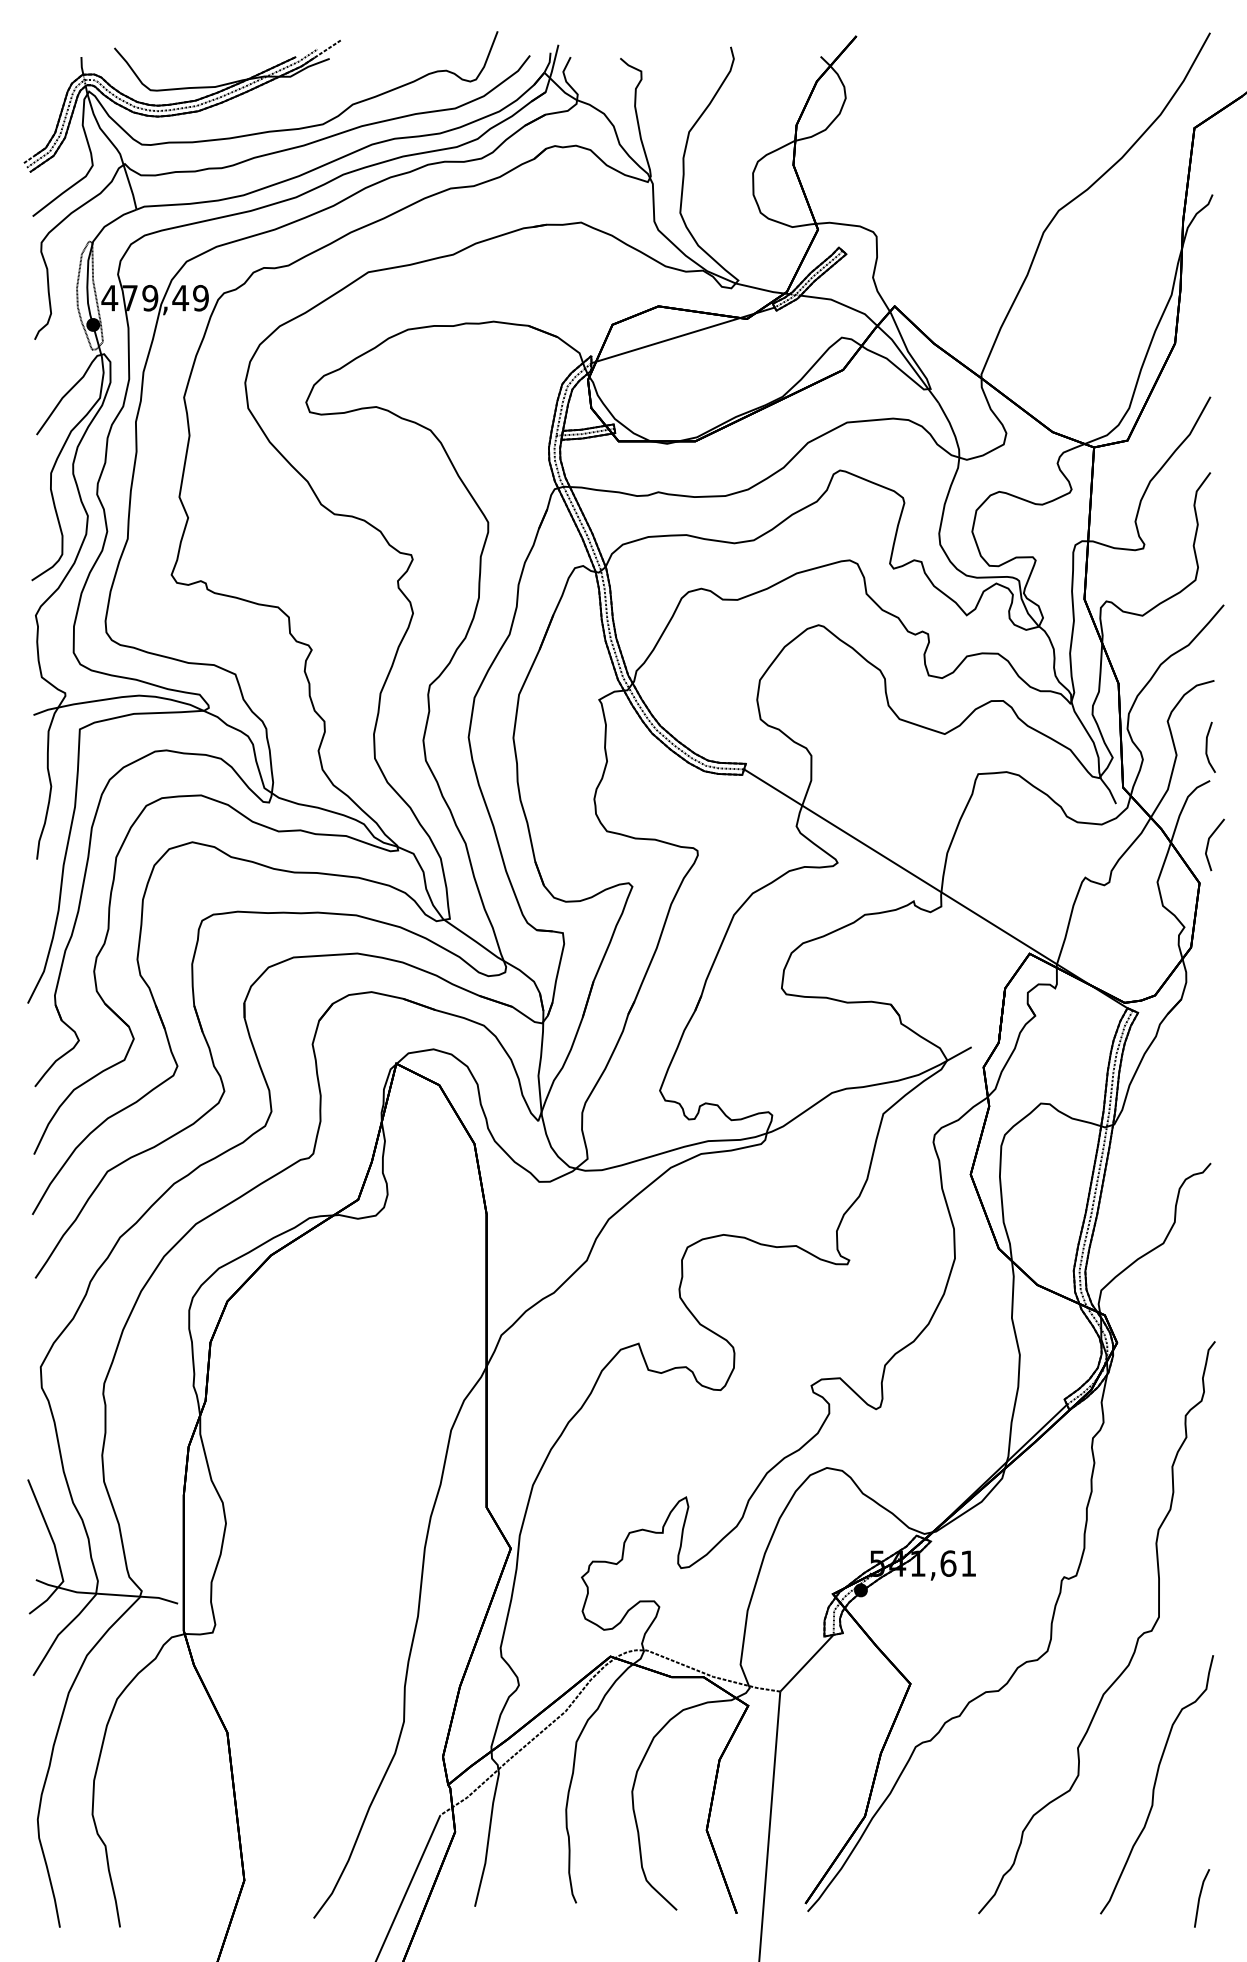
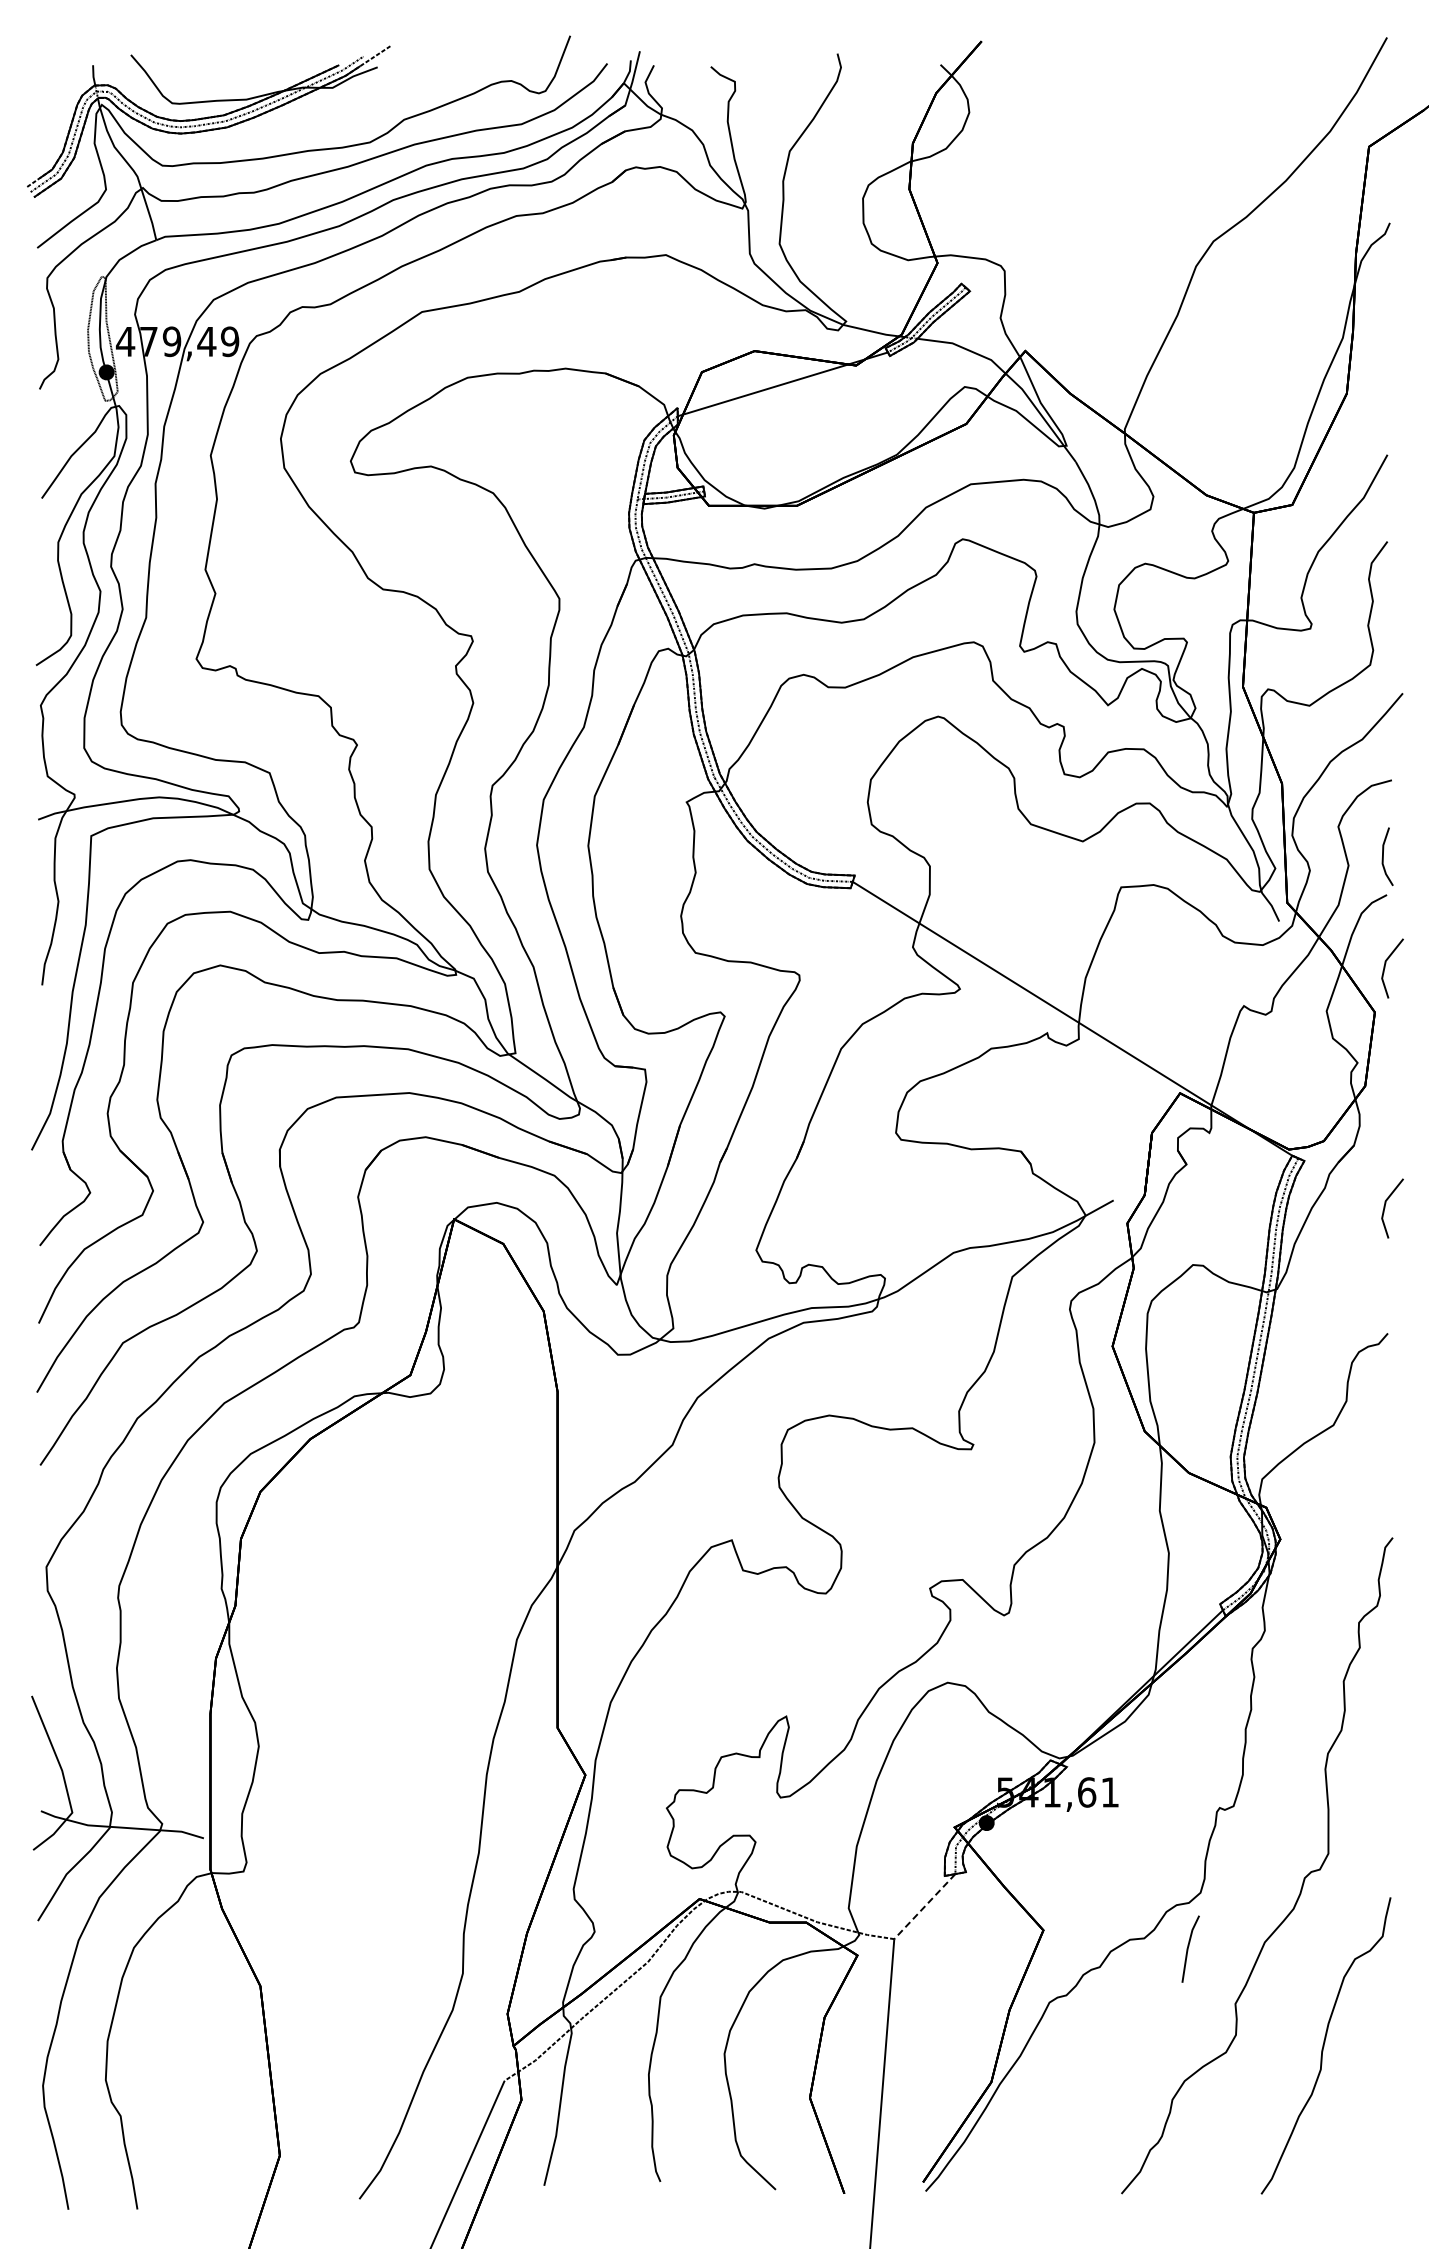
part: (1208, 1054) -> (1385, 1208), added
line: (806, 1663) -> (924, 1906), solid -> dashed
part: (1201, 1897) -> (1190, 1948), moved

